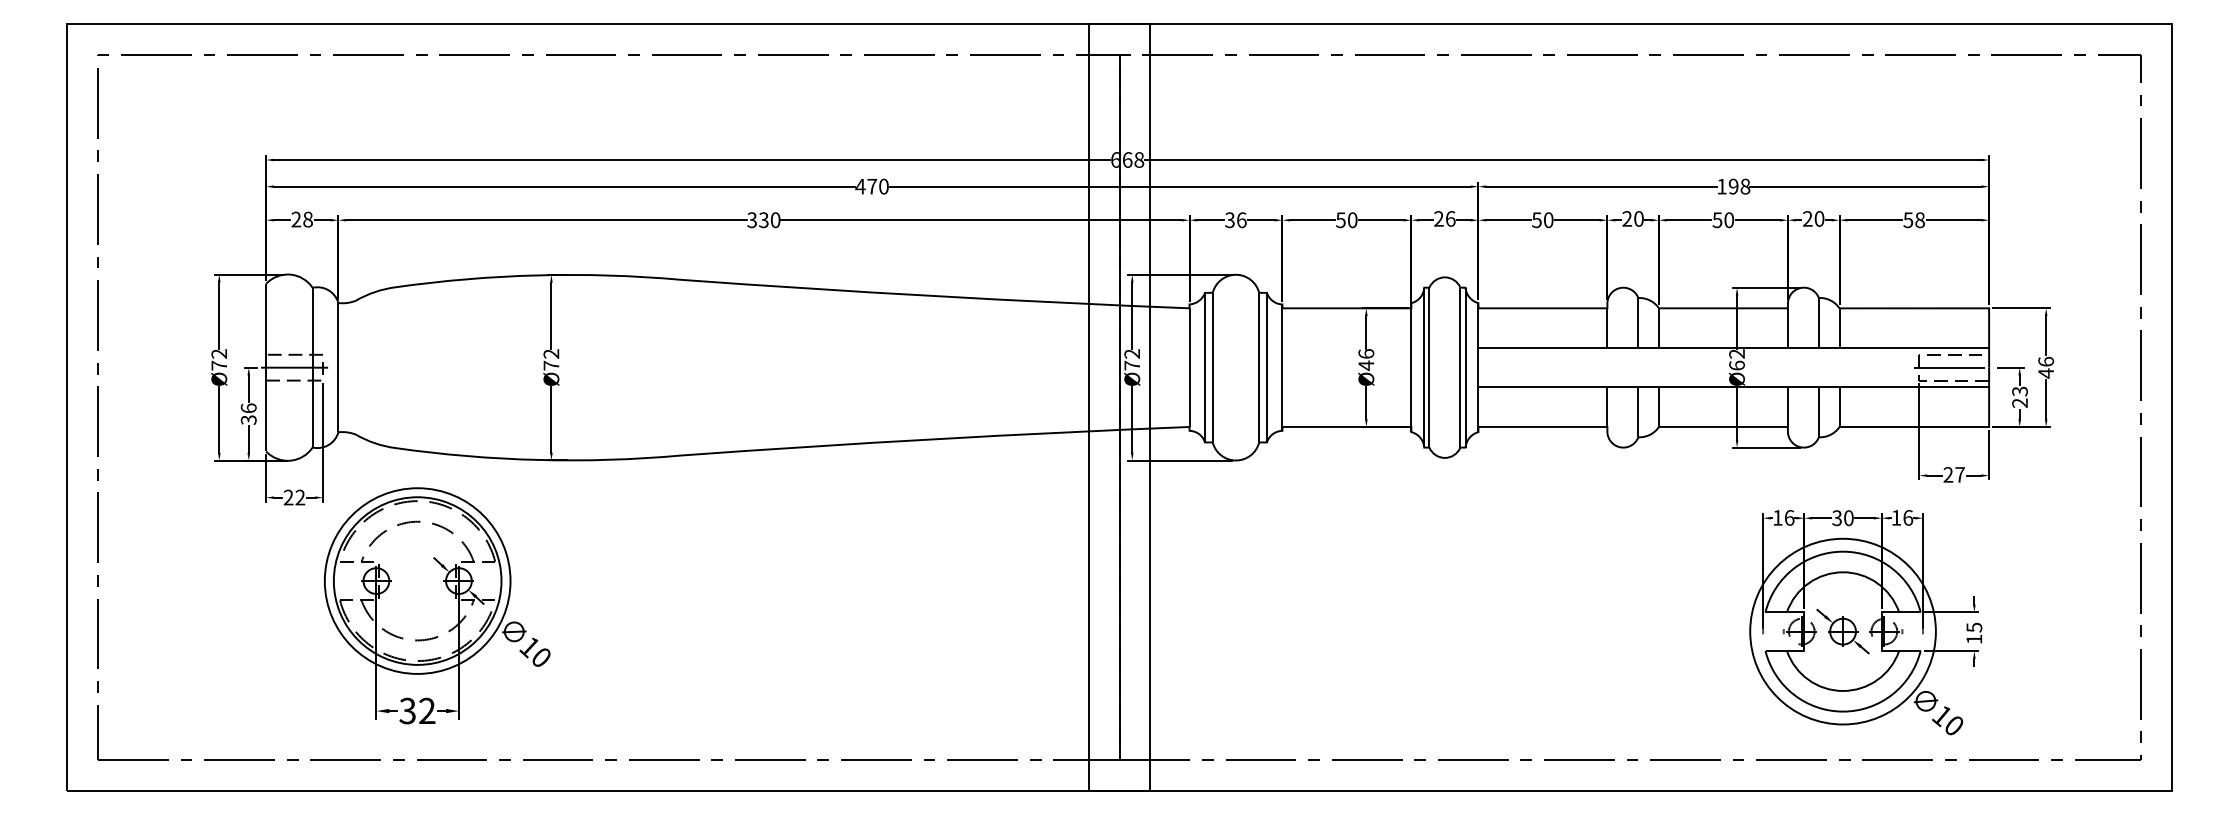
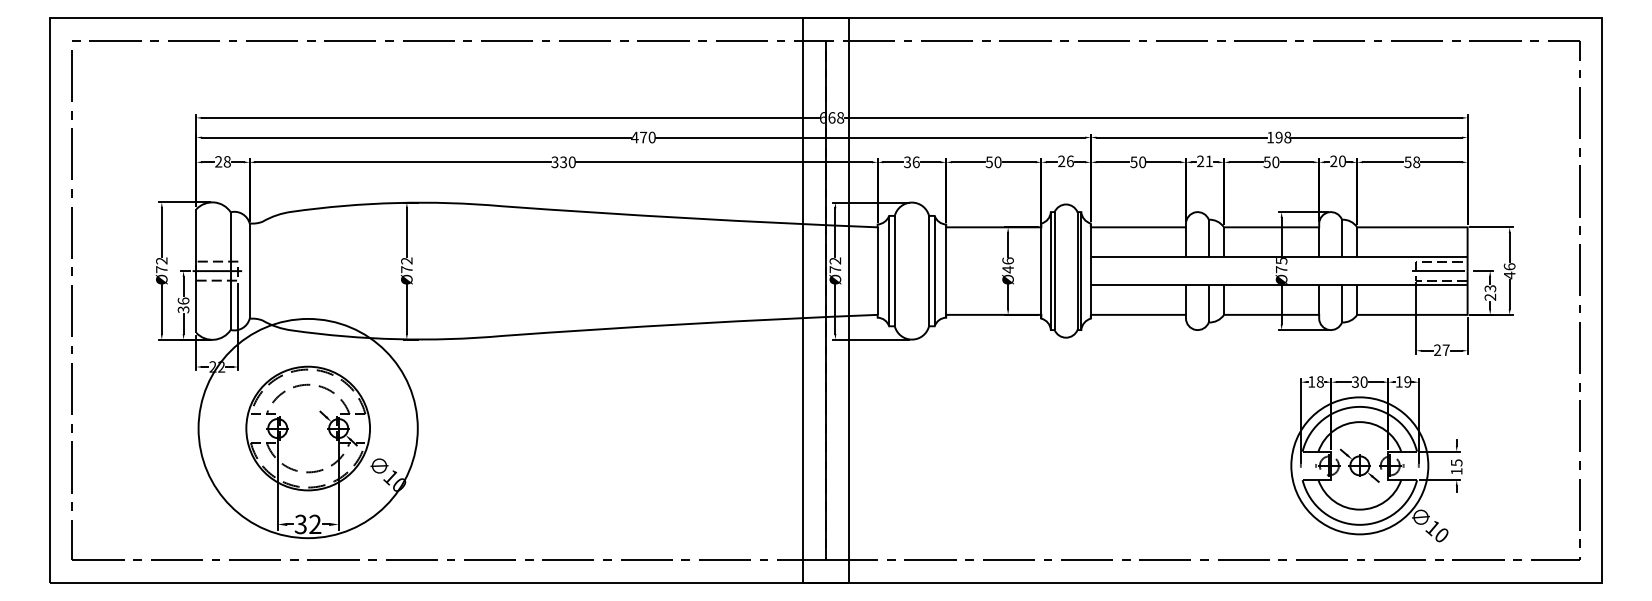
text: (1638, 218) -> (1208, 161), 20 -> 21
text: (1736, 359) -> (1281, 265), Ø62 -> Ø75
text: (1789, 517) -> (1320, 381), 16 -> 18
text: (1908, 517) -> (1408, 381), 16 -> 19
circle: (417, 580) -> (308, 428), size x1.6

